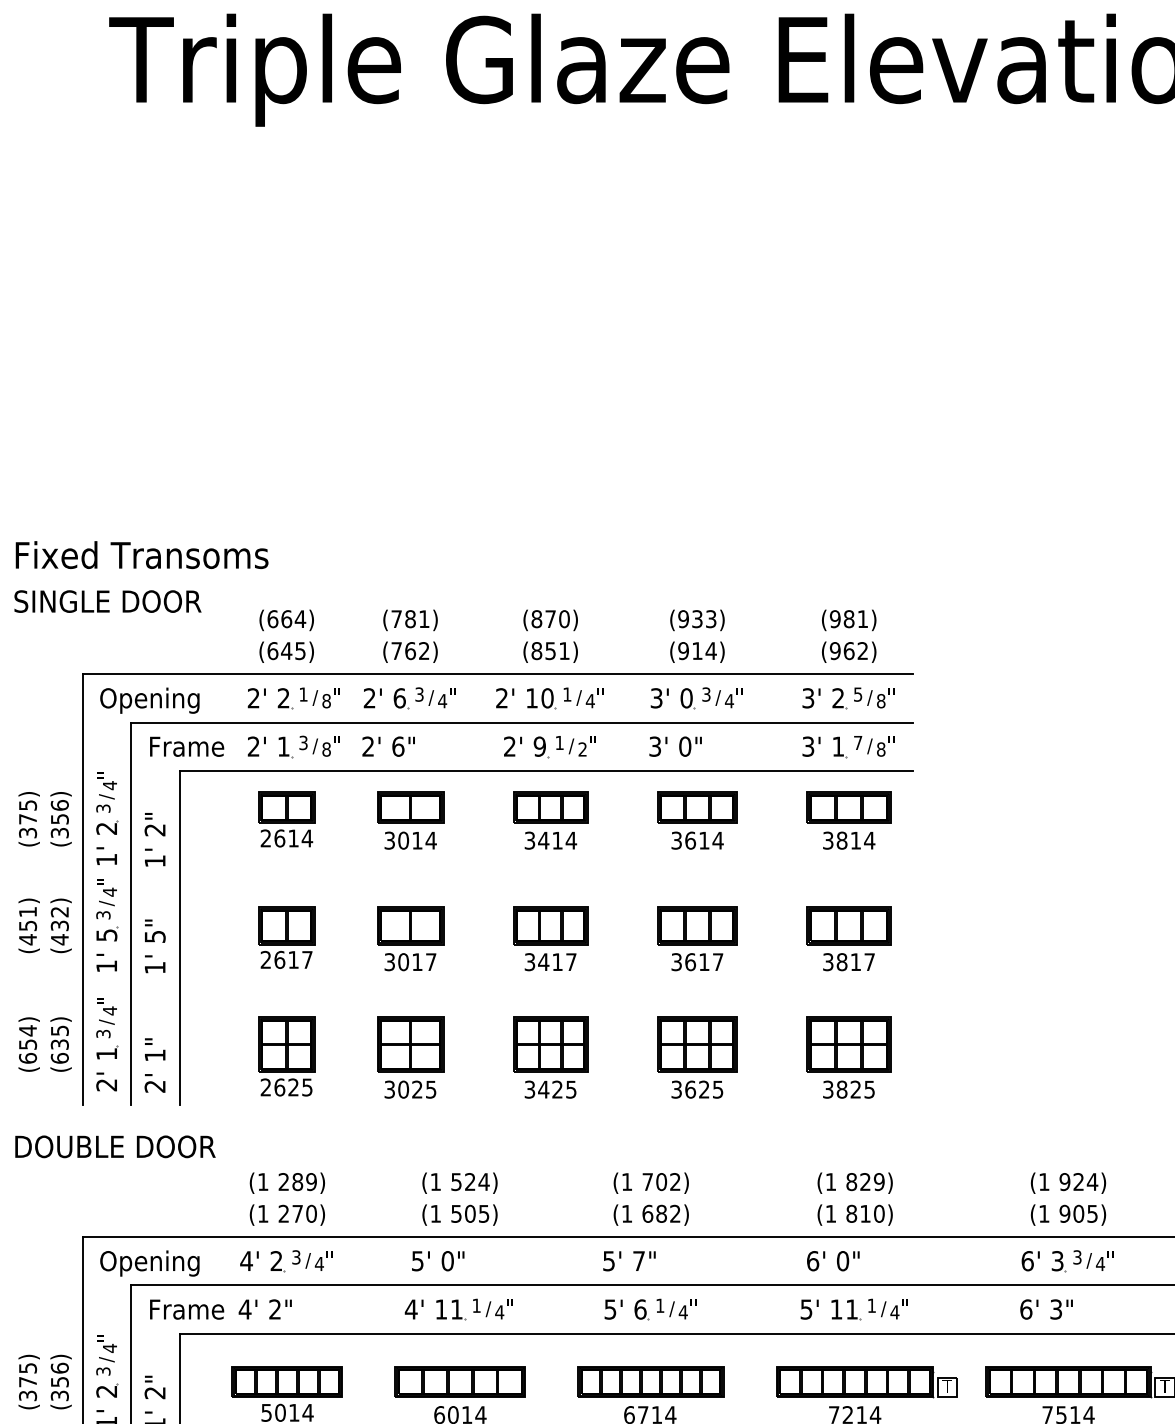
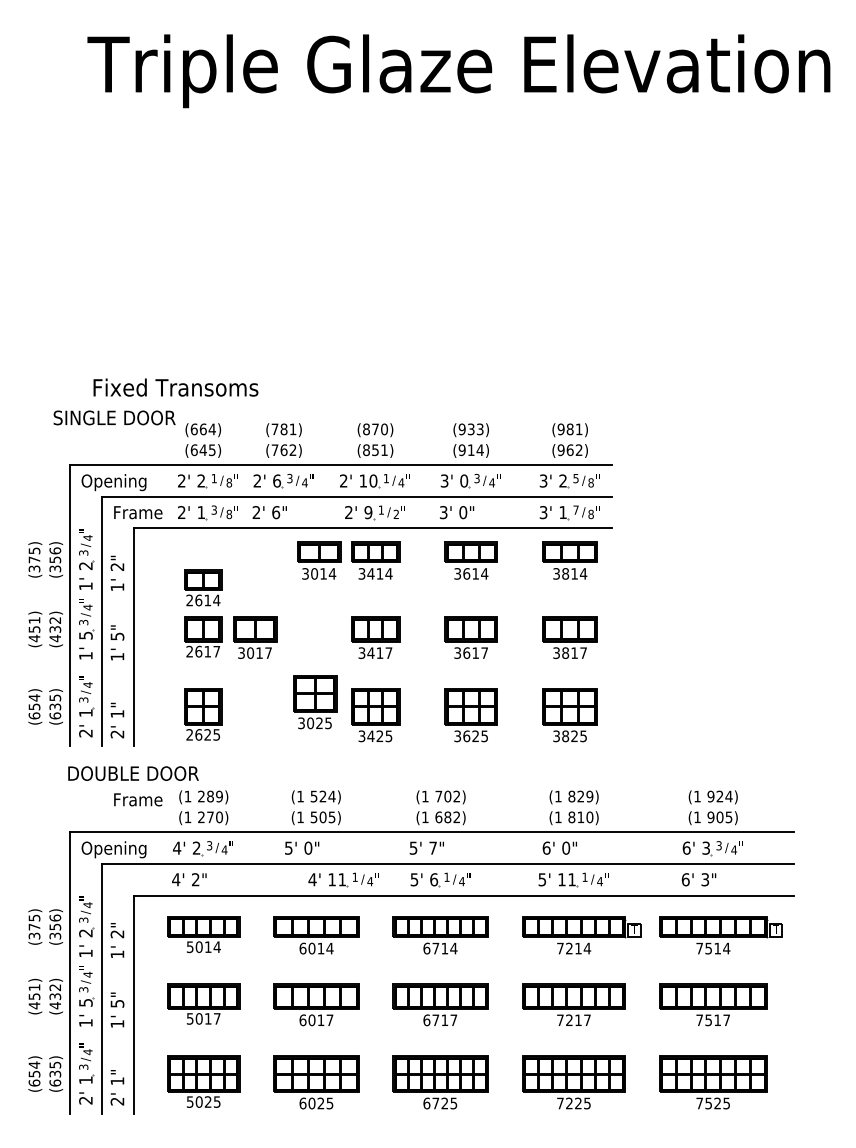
text: (141, 554) -> (175, 387), moved
text: (107, 600) -> (114, 417), moved
part: (287, 818) -> (203, 587), moved
part: (411, 820) -> (319, 560), moved
part: (411, 938) -> (255, 637), moved
part: (411, 1057) -> (315, 702), moved
text: (115, 1146) -> (133, 773), moved
text: (187, 1309) -> (138, 799), moved
part: (458, 1309) -> (343, 879), moved

